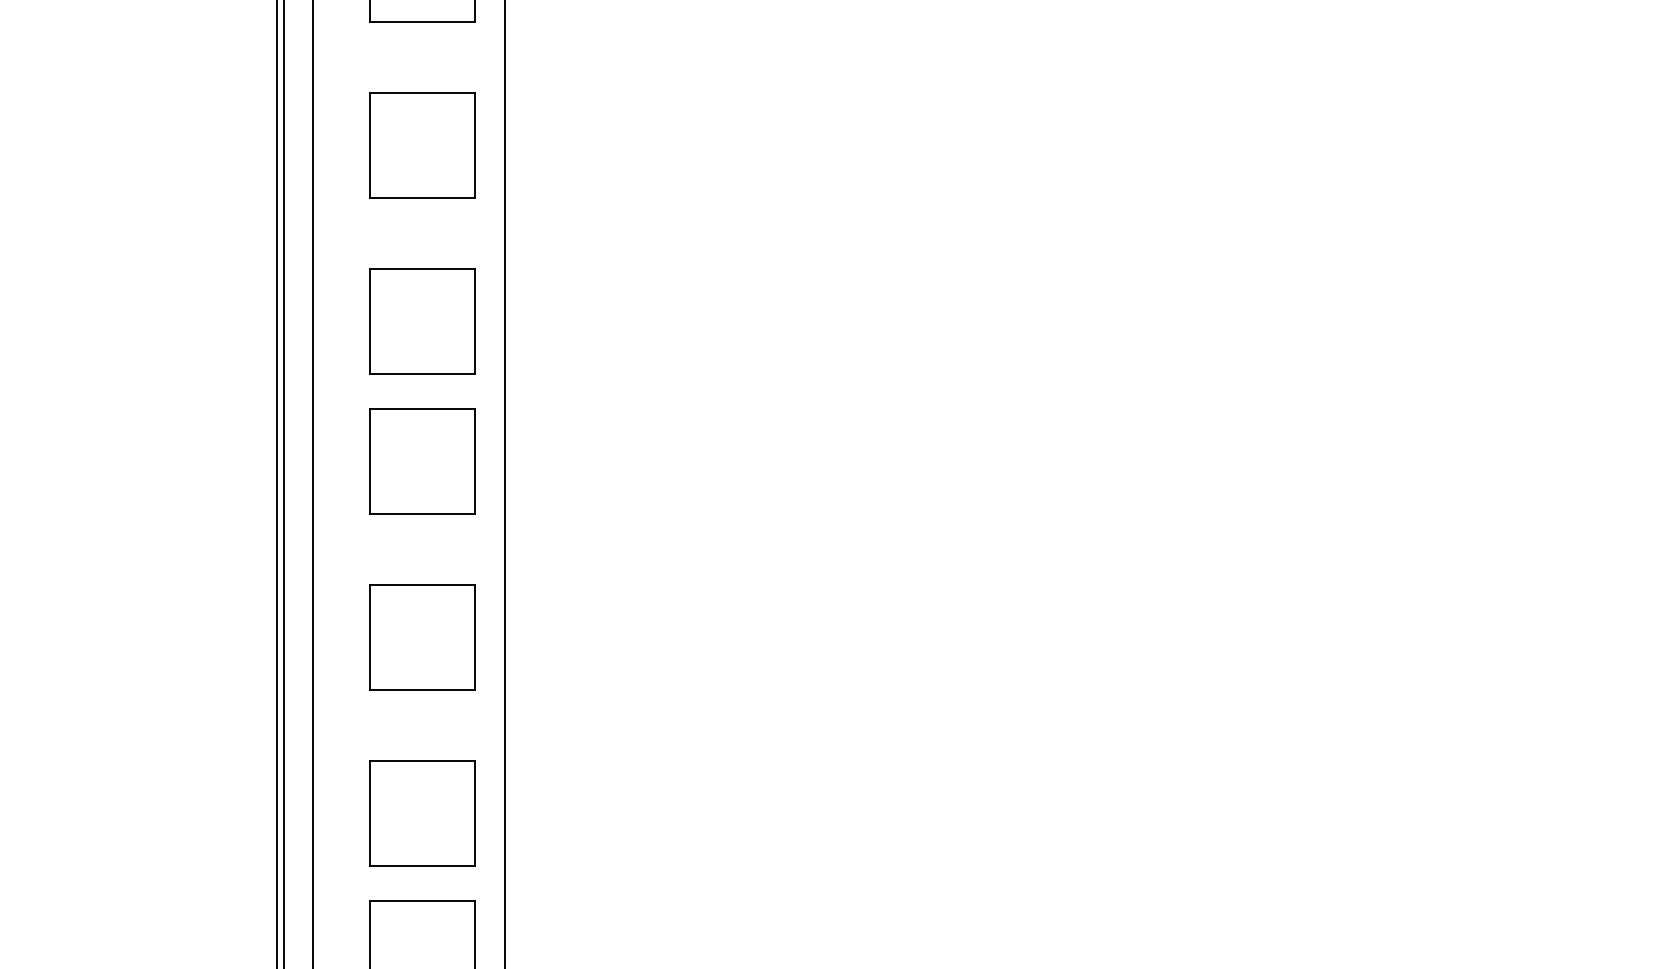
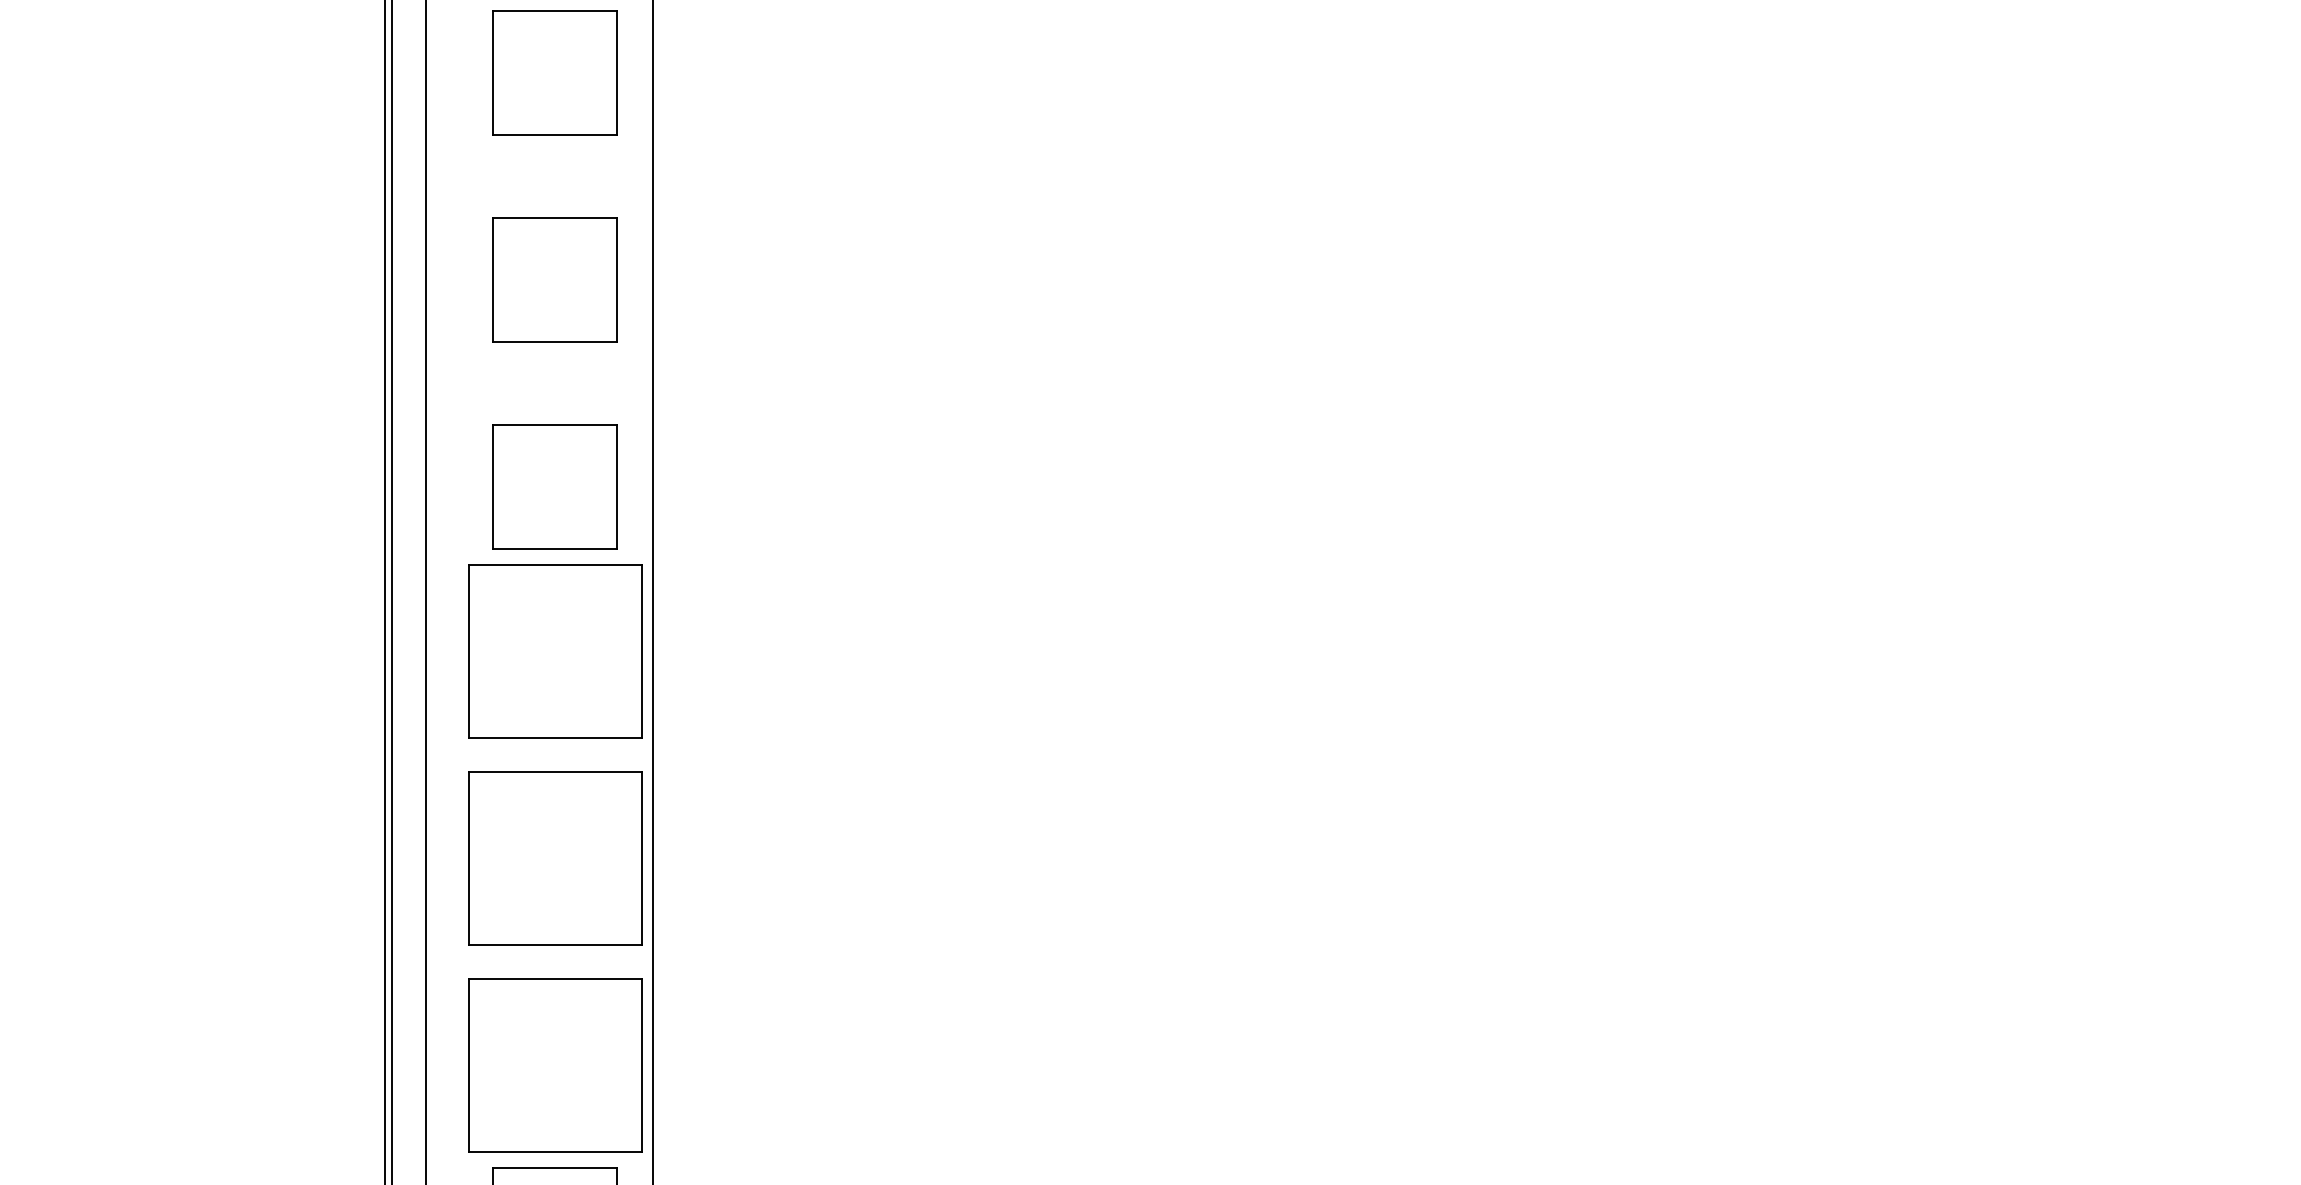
part: (421, 461) -> (554, 651), size x1.4
part: (421, 637) -> (554, 857), size x1.4
part: (421, 813) -> (554, 1064), size x1.4

